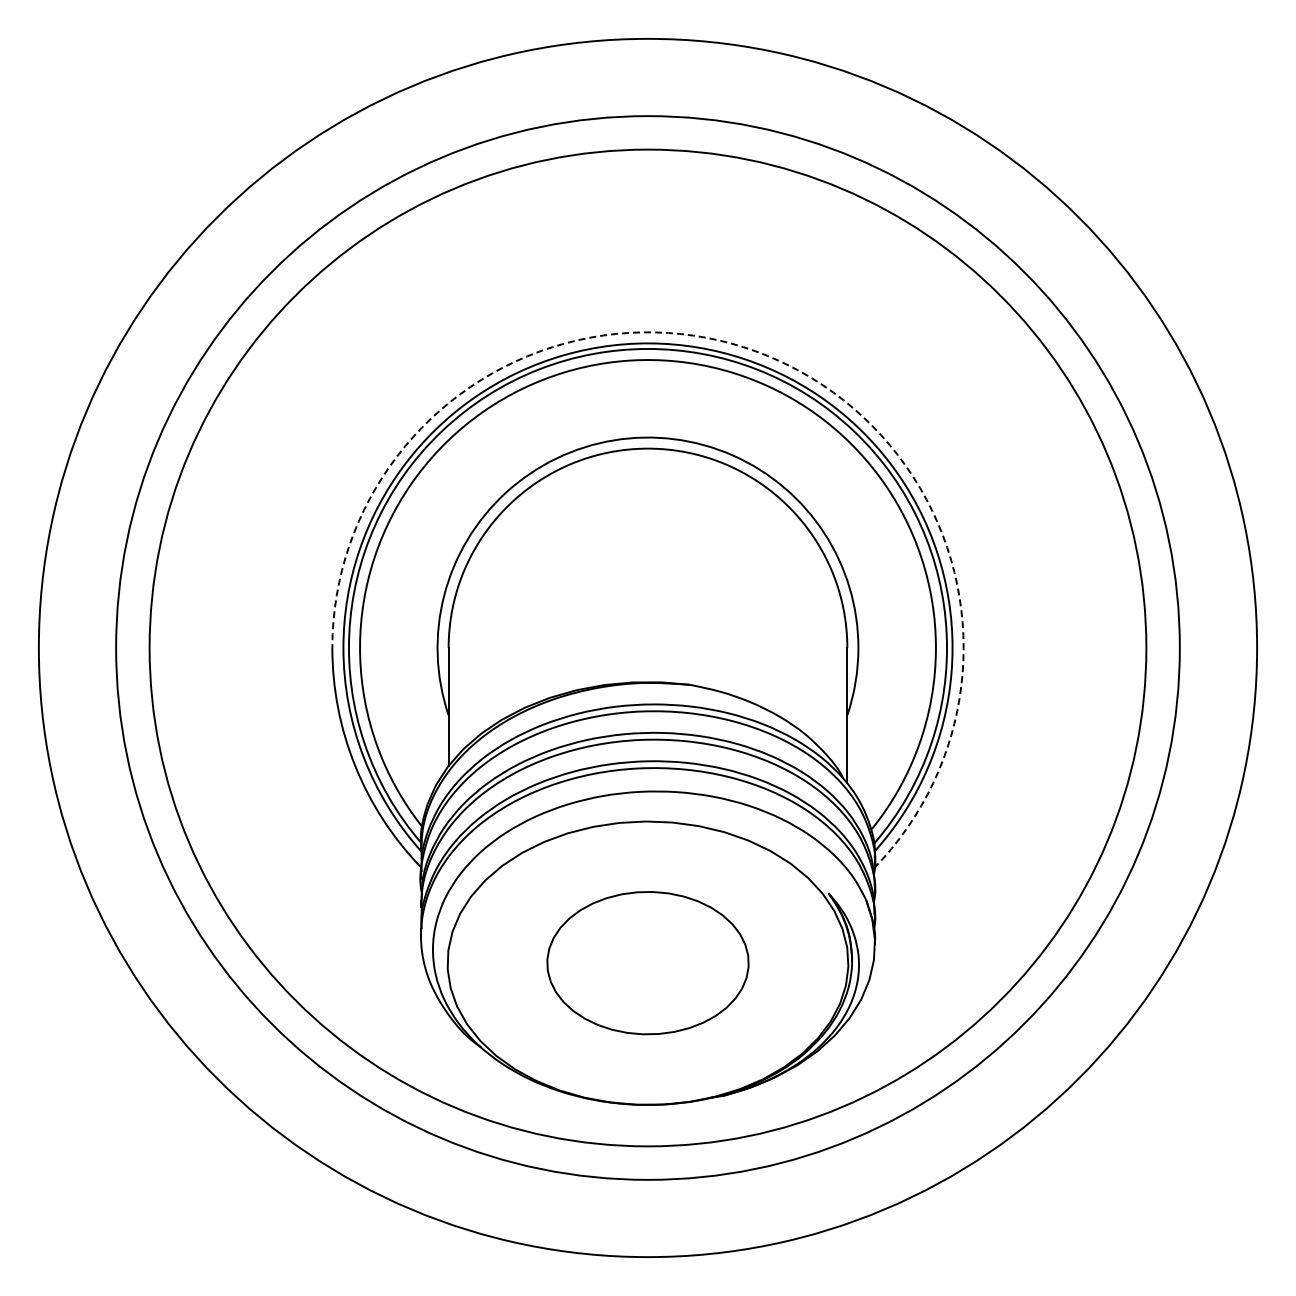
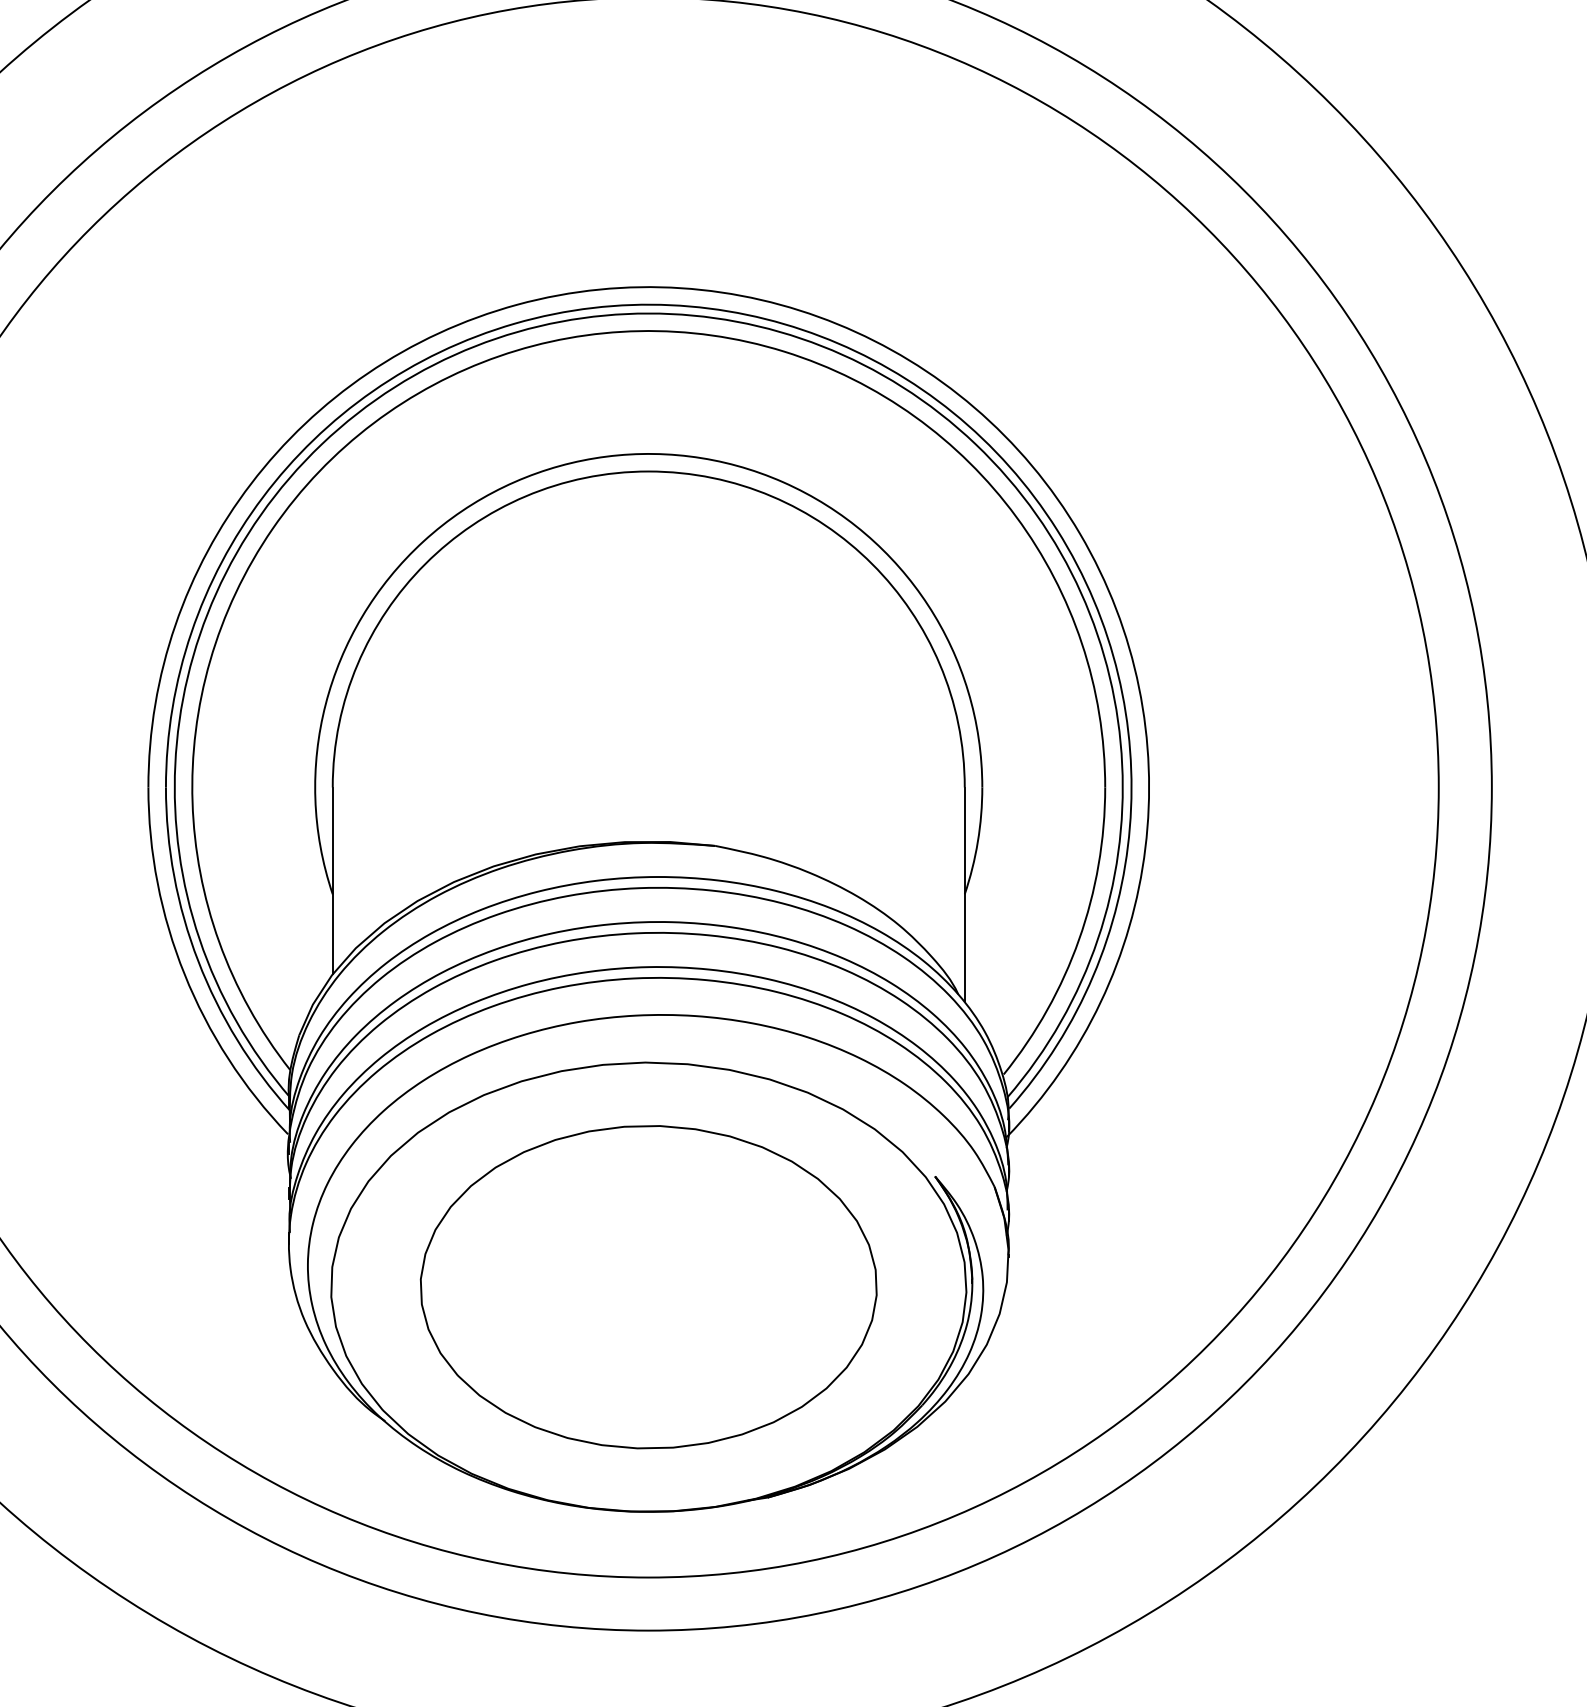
arc: (767, 355) -> (838, 323), dashed -> solid
part: (647, 962) -> (647, 1286), size x1.43

